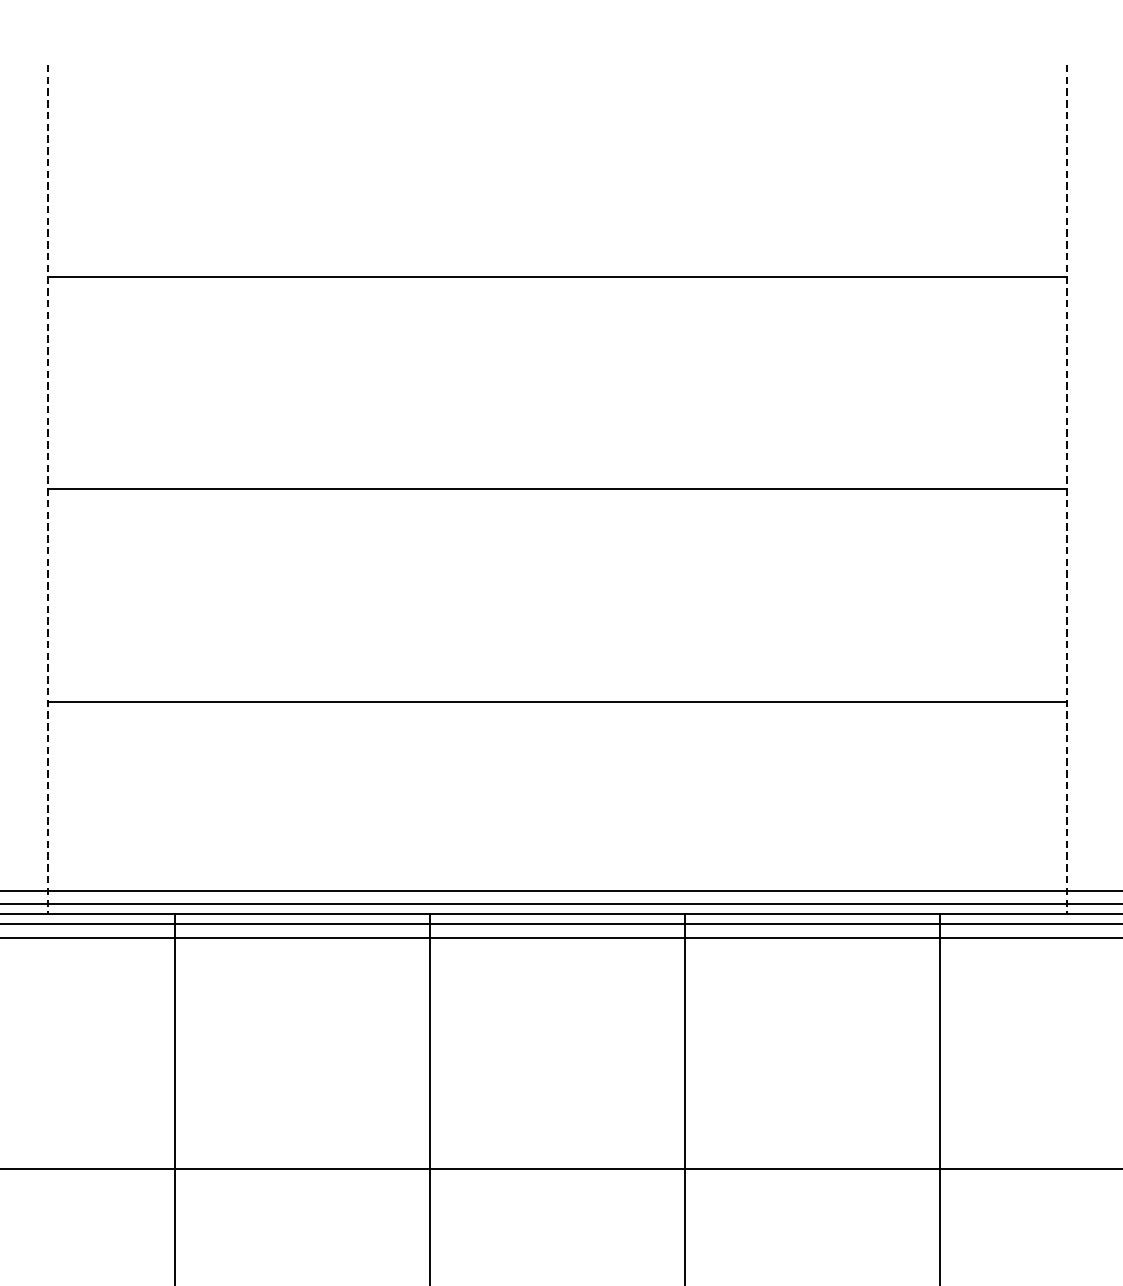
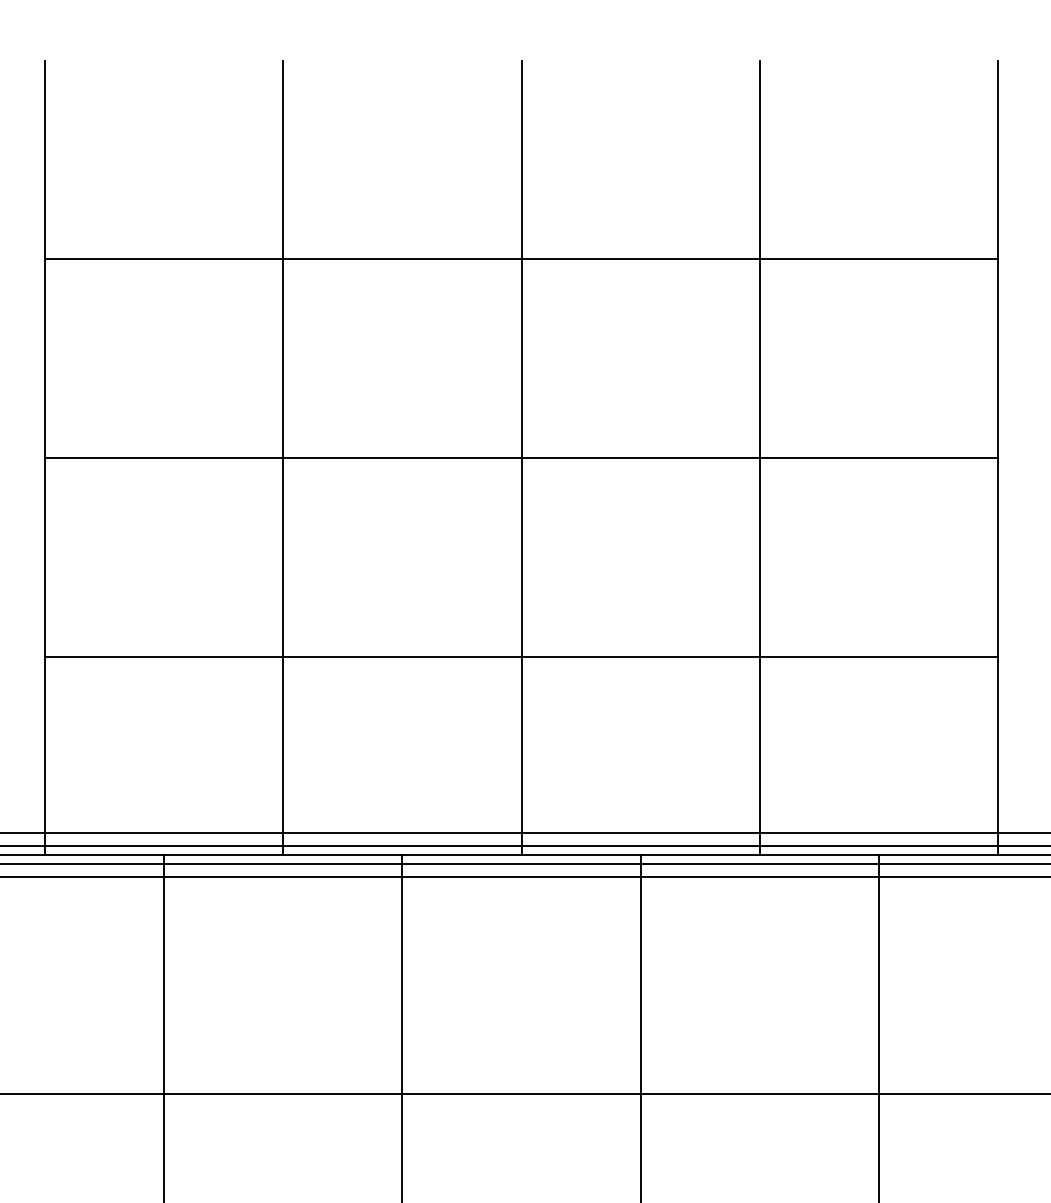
line: (302, 489) -> (283, 457), added
line: (557, 489) -> (521, 457), added
line: (812, 489) -> (760, 457), added
line: (47, 490) -> (44, 458), dashed -> solid
line: (1066, 490) -> (998, 458), dashed -> solid

